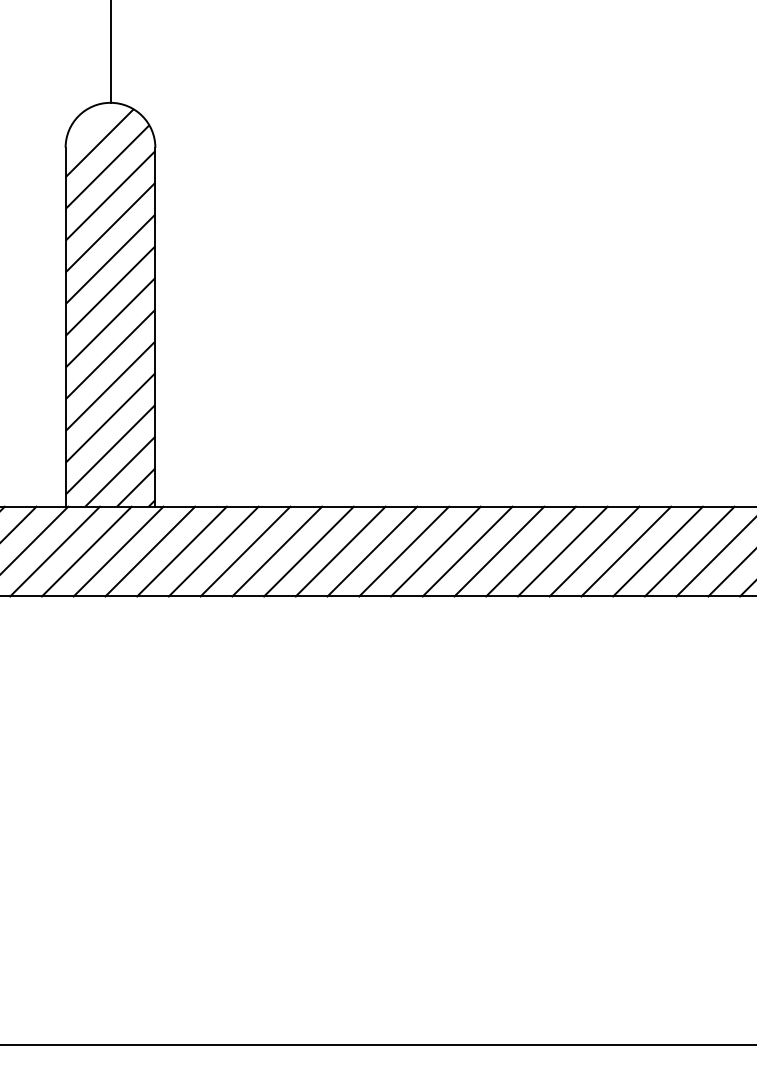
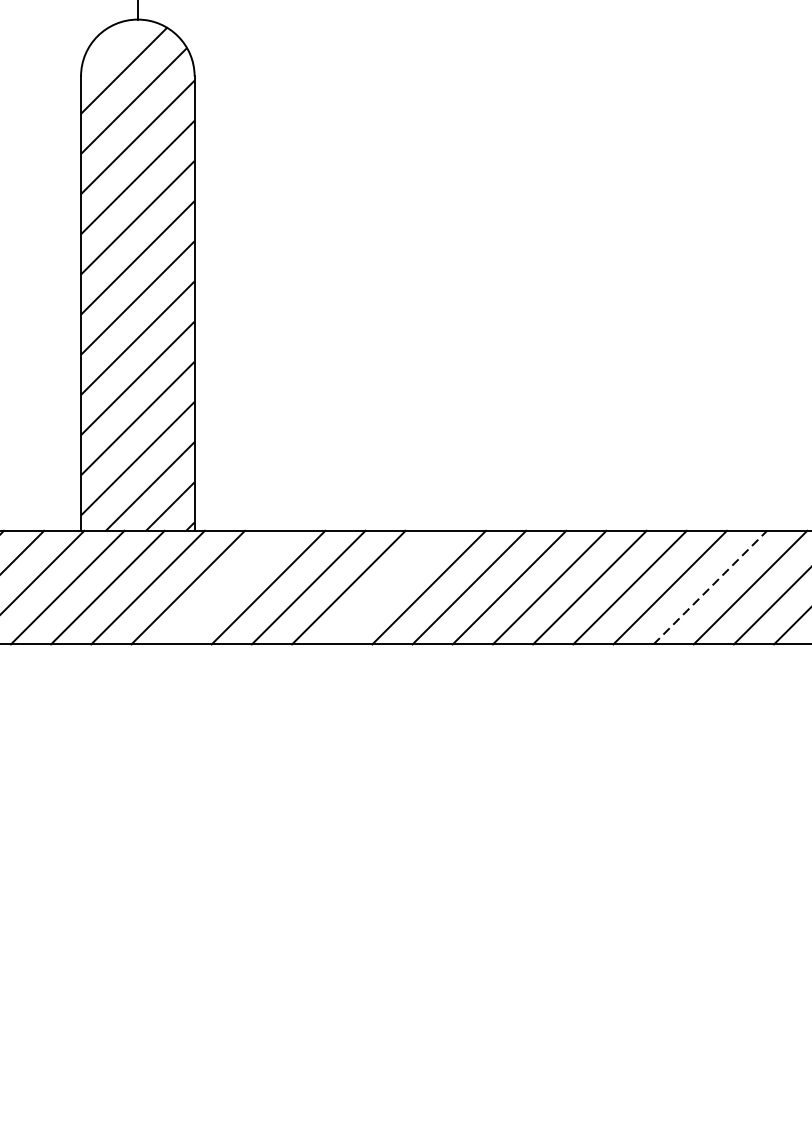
line: (181, 551) -> (227, 587), removed
line: (308, 551) -> (388, 587), removed
line: (563, 551) -> (711, 587), solid -> dashed

